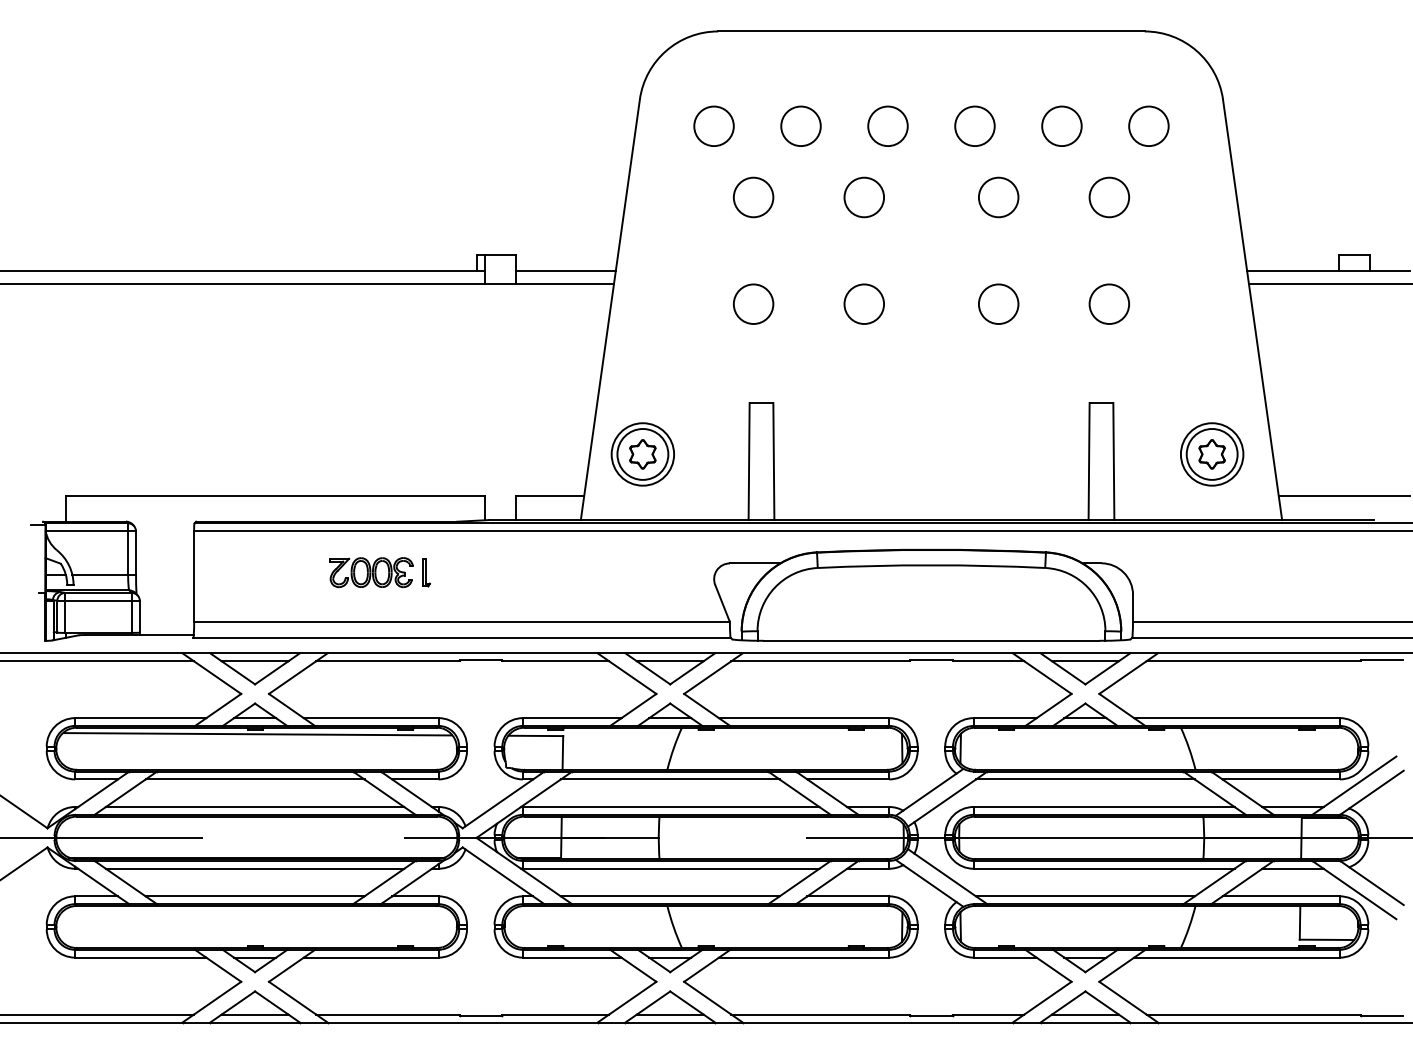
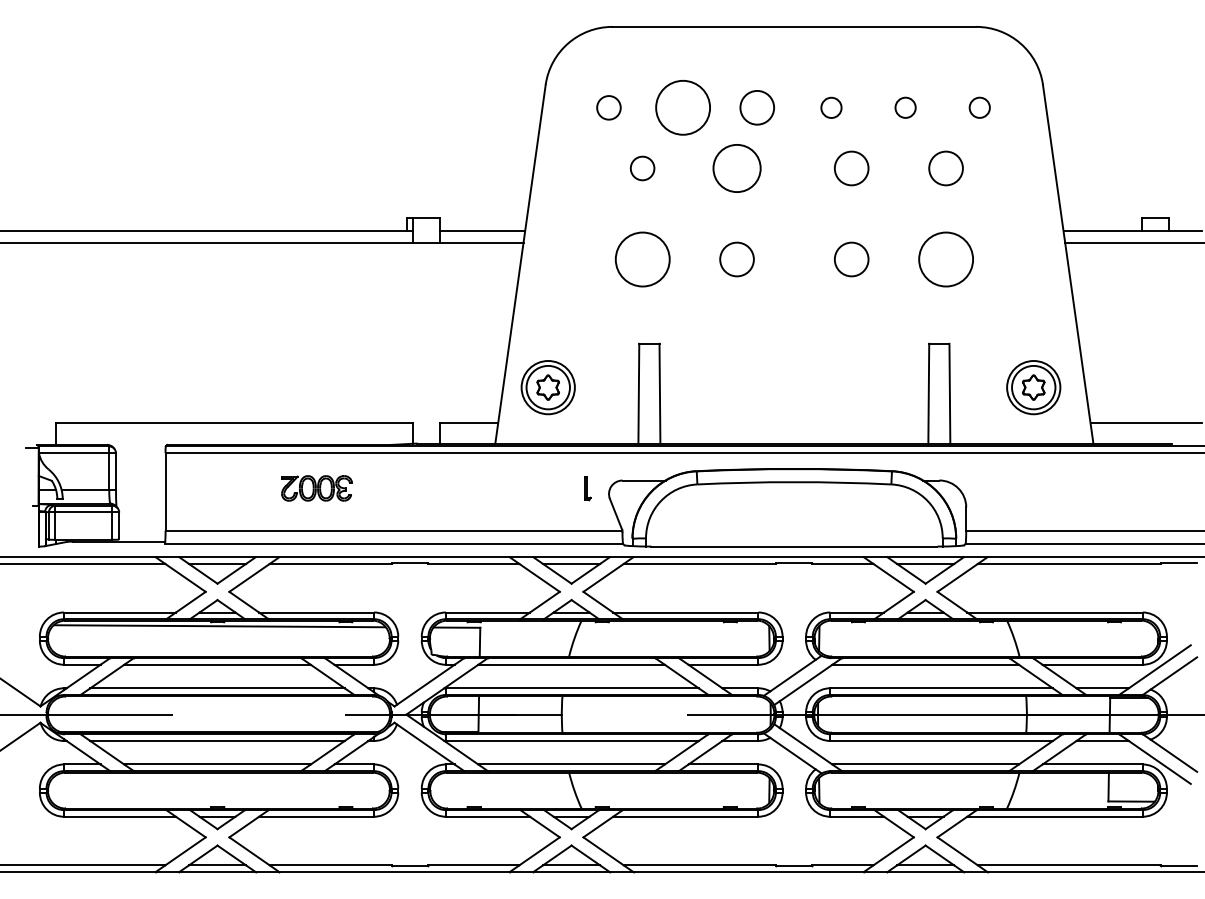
circle: (713, 125) -> (608, 107), size x0.7
circle: (800, 125) -> (682, 107), size x1.6
circle: (975, 125) -> (831, 107), size x0.6
circle: (1061, 125) -> (905, 107), size x0.6
circle: (1148, 125) -> (979, 107), size x0.6
circle: (753, 197) -> (642, 168), size x0.7
circle: (863, 197) -> (736, 168), size x1.4
circle: (753, 304) -> (642, 259), size x1.6
circle: (1108, 304) -> (945, 259), size x1.6
part: (426, 572) -> (587, 488), moved

